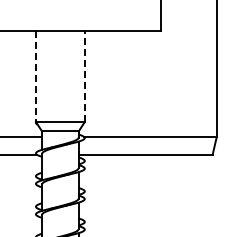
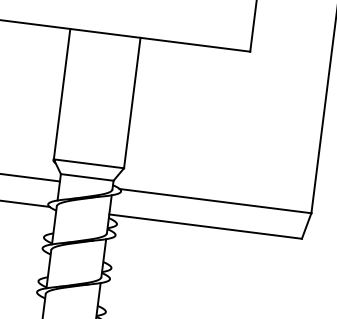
line: (84, 76) -> (131, 102), dashed -> solid
line: (35, 77) -> (61, 95), dashed -> solid

